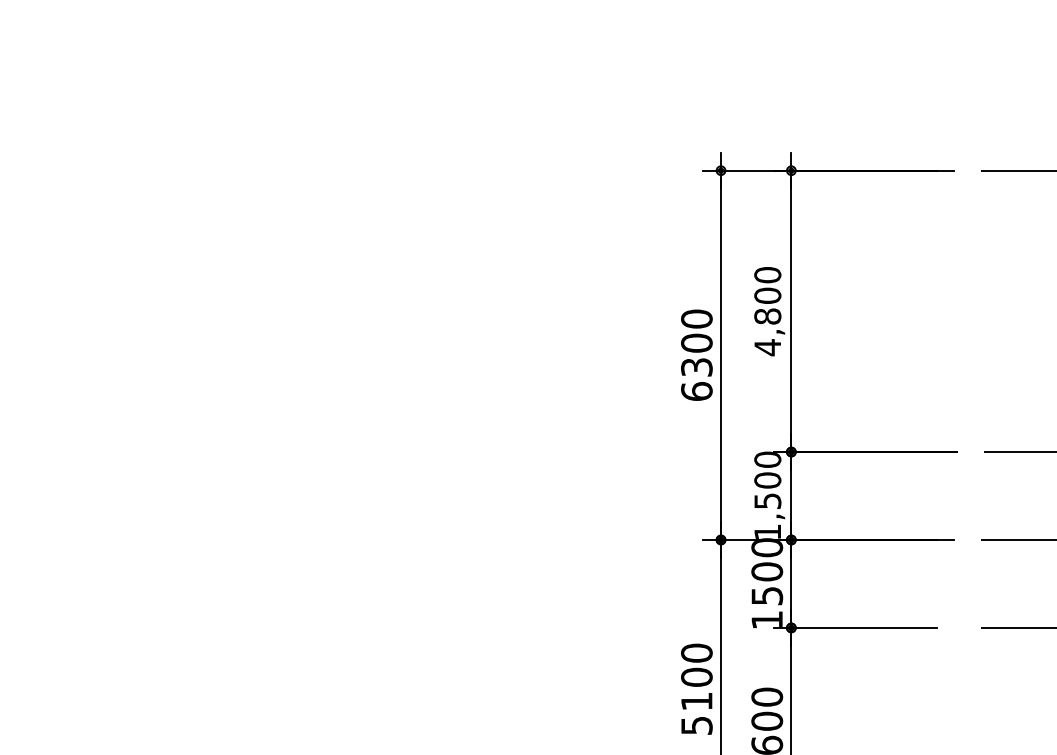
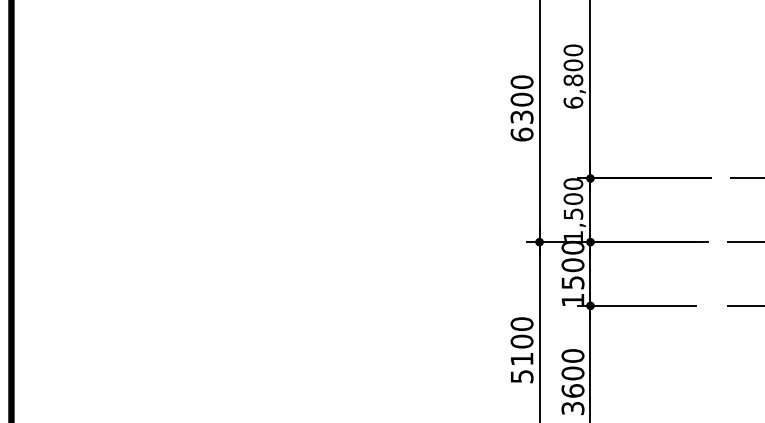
text: (767, 347) -> (573, 102), 4,800 -> 6,800

